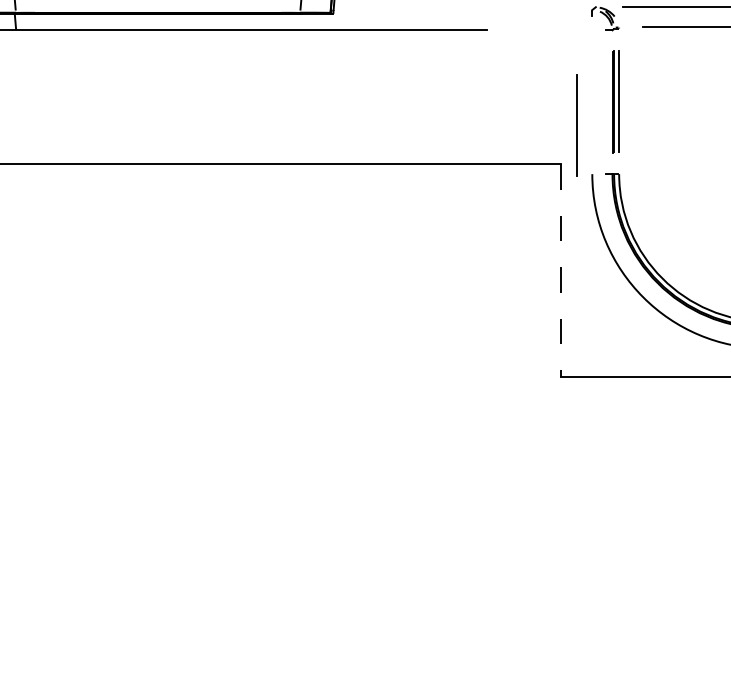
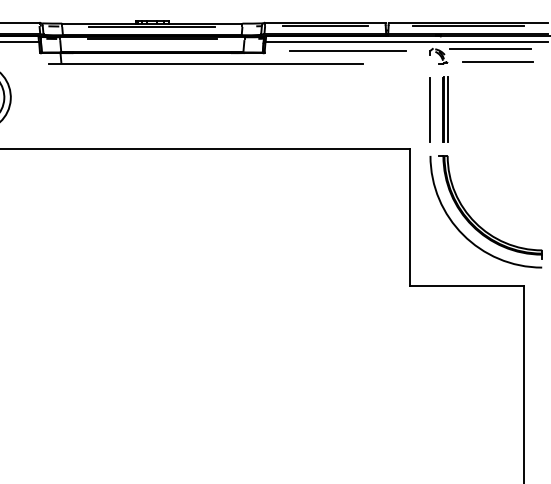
line: (462, 9) -> (347, 50), added
line: (575, 125) -> (429, 109), moved
line: (561, 271) -> (410, 218), dashed -> solid

